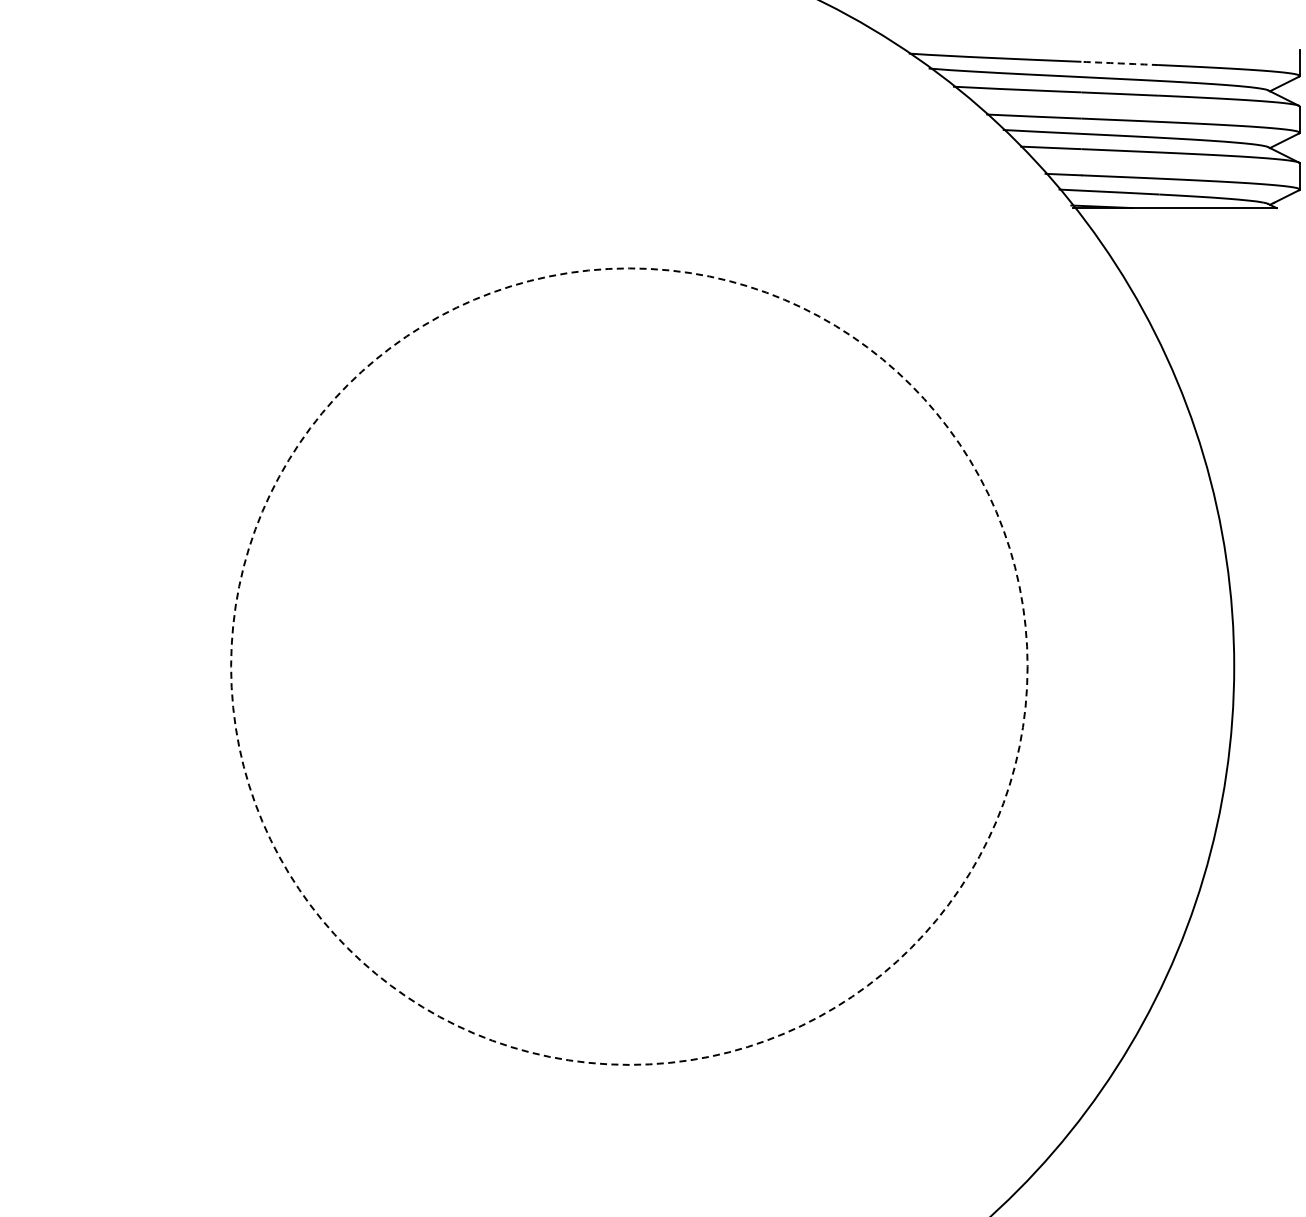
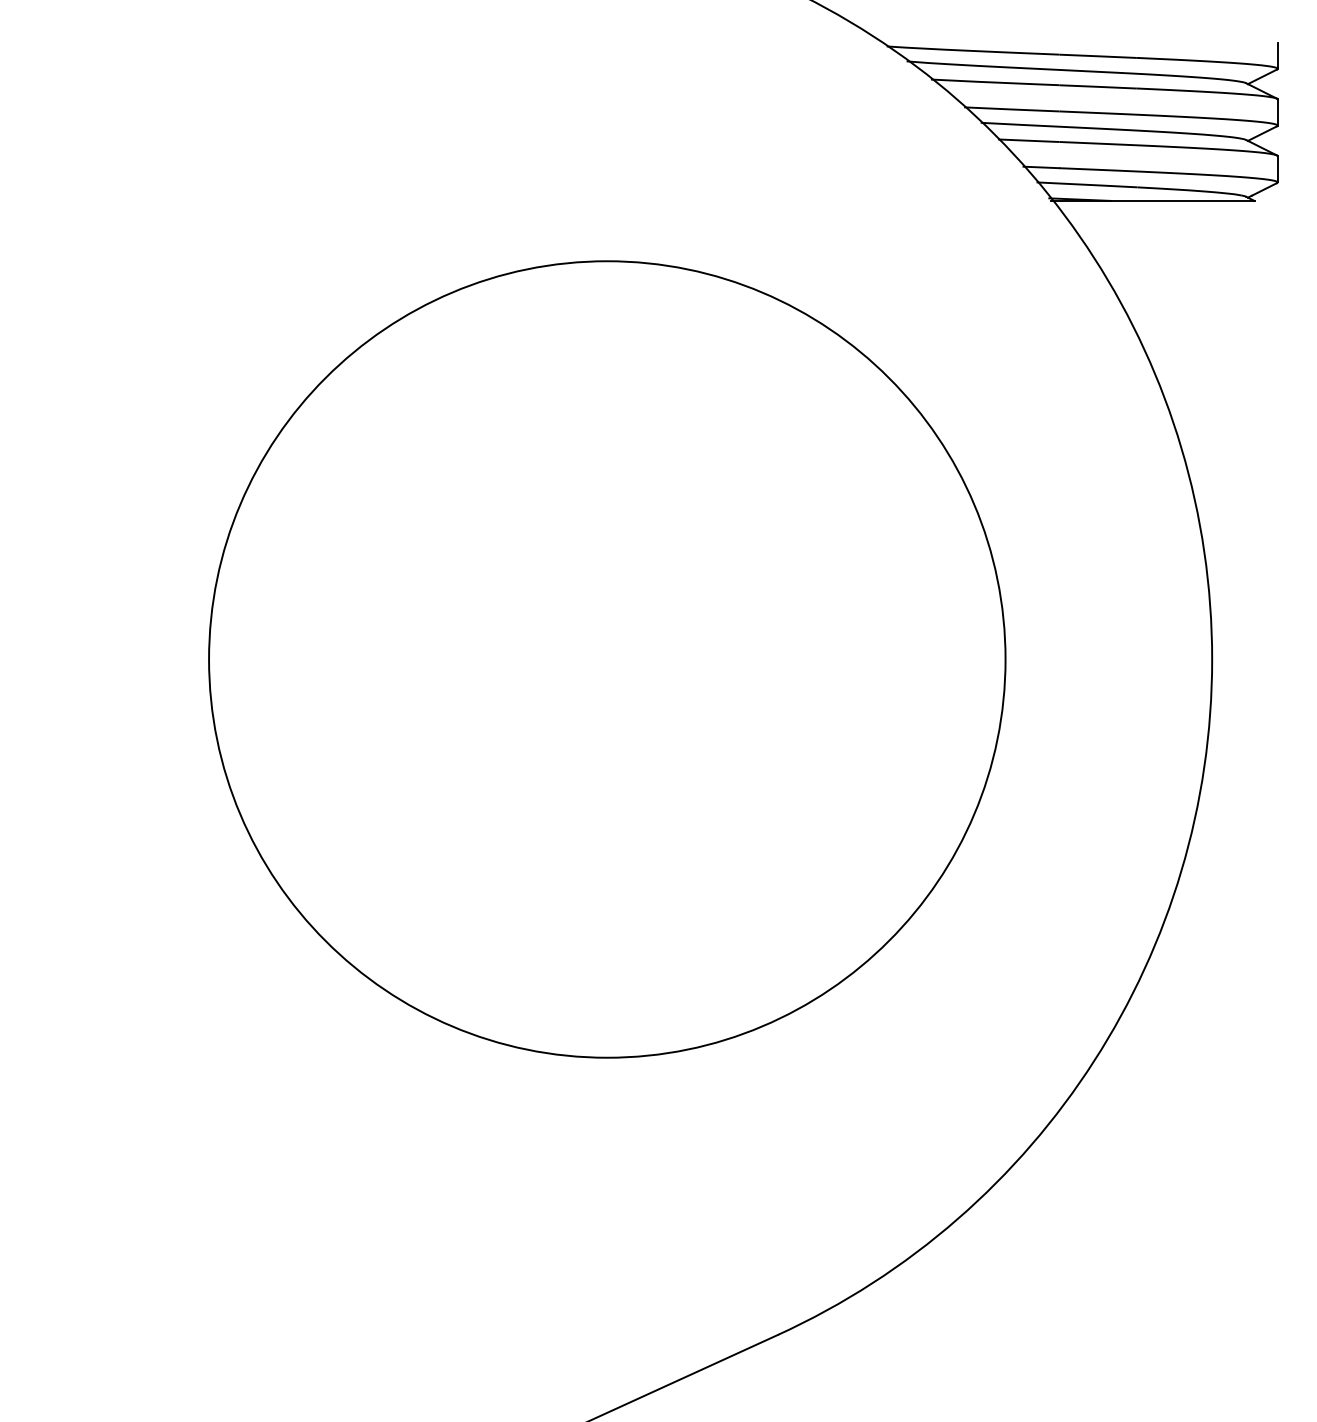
arc: (1120, 63) -> (1098, 56), dashed -> solid
circle: (629, 666) -> (607, 659), dashed -> solid

